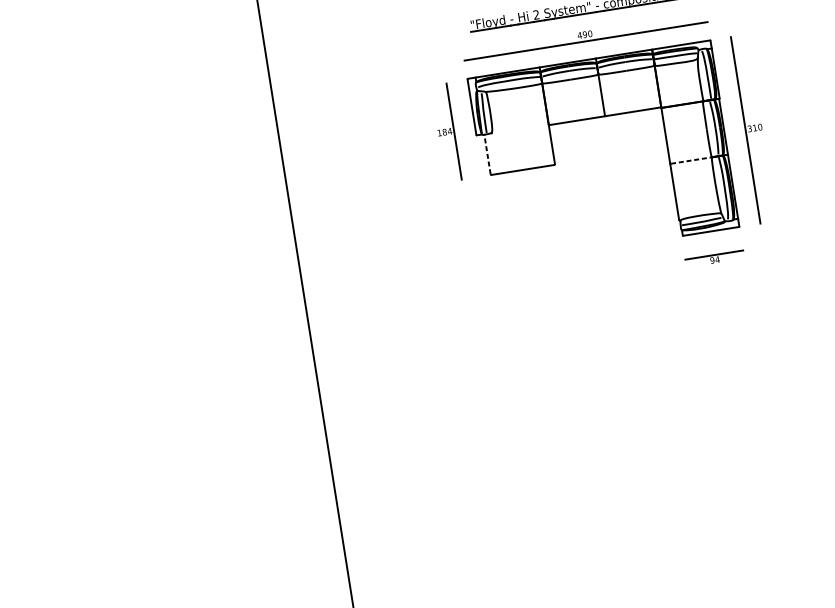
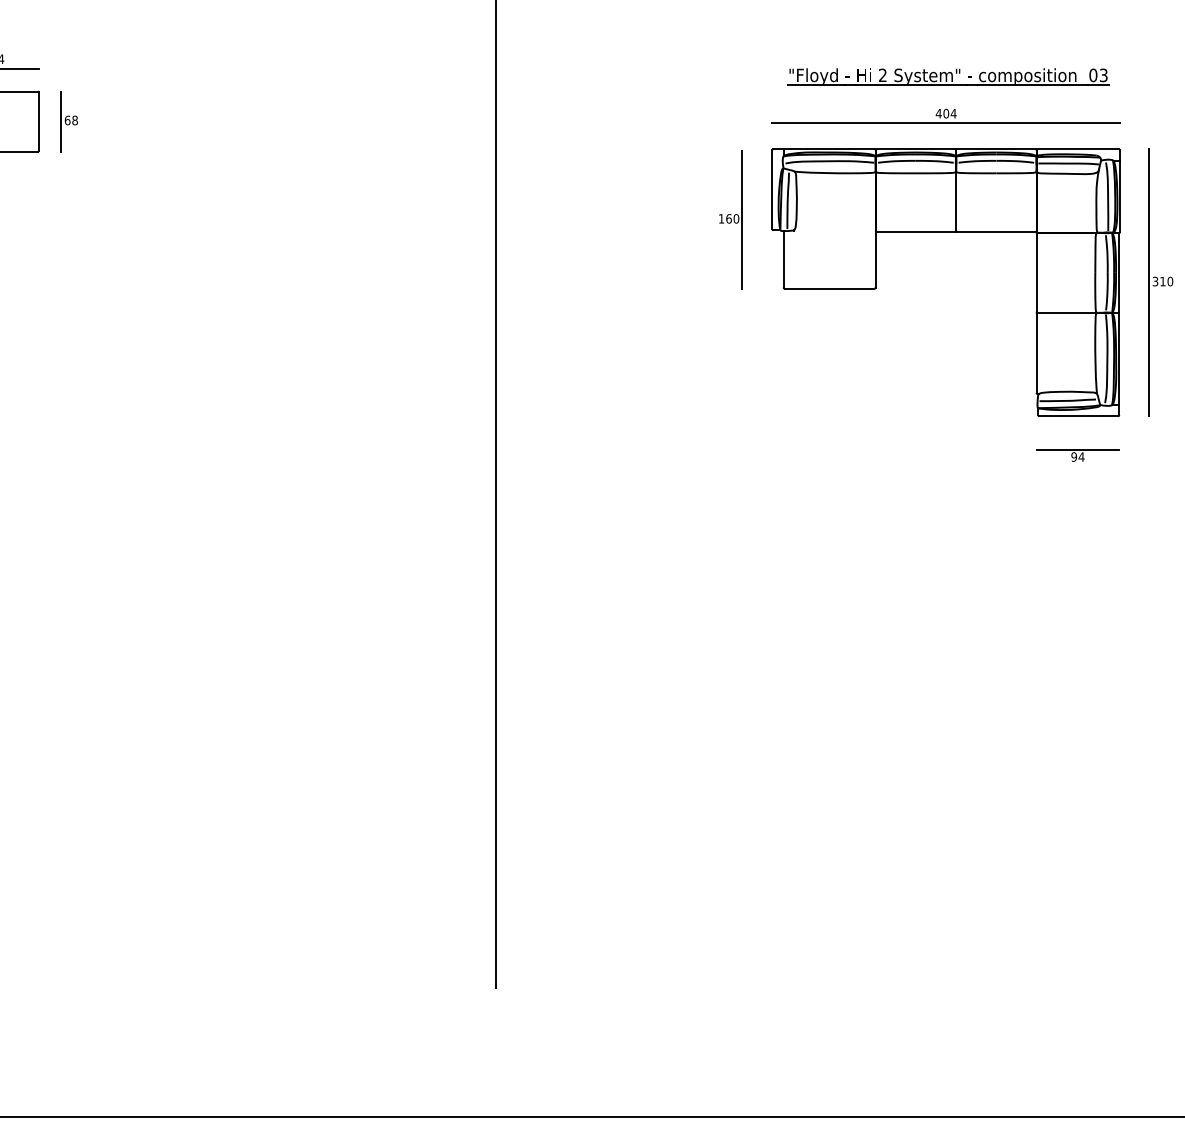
text: (587, 34) -> (949, 113), 490 -> 404
text: (447, 131) -> (732, 218), 184 -> 160
line: (487, 153) -> (783, 258), dashed -> solid
line: (691, 160) -> (1067, 312), dashed -> solid

